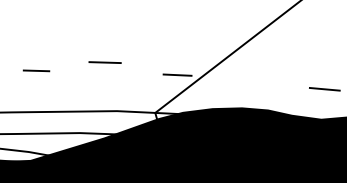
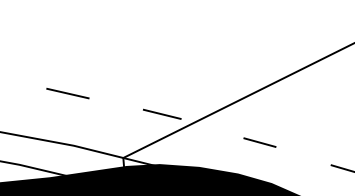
line: (104, 62) -> (67, 93), moved
line: (253, 81) -> (259, 142), added

